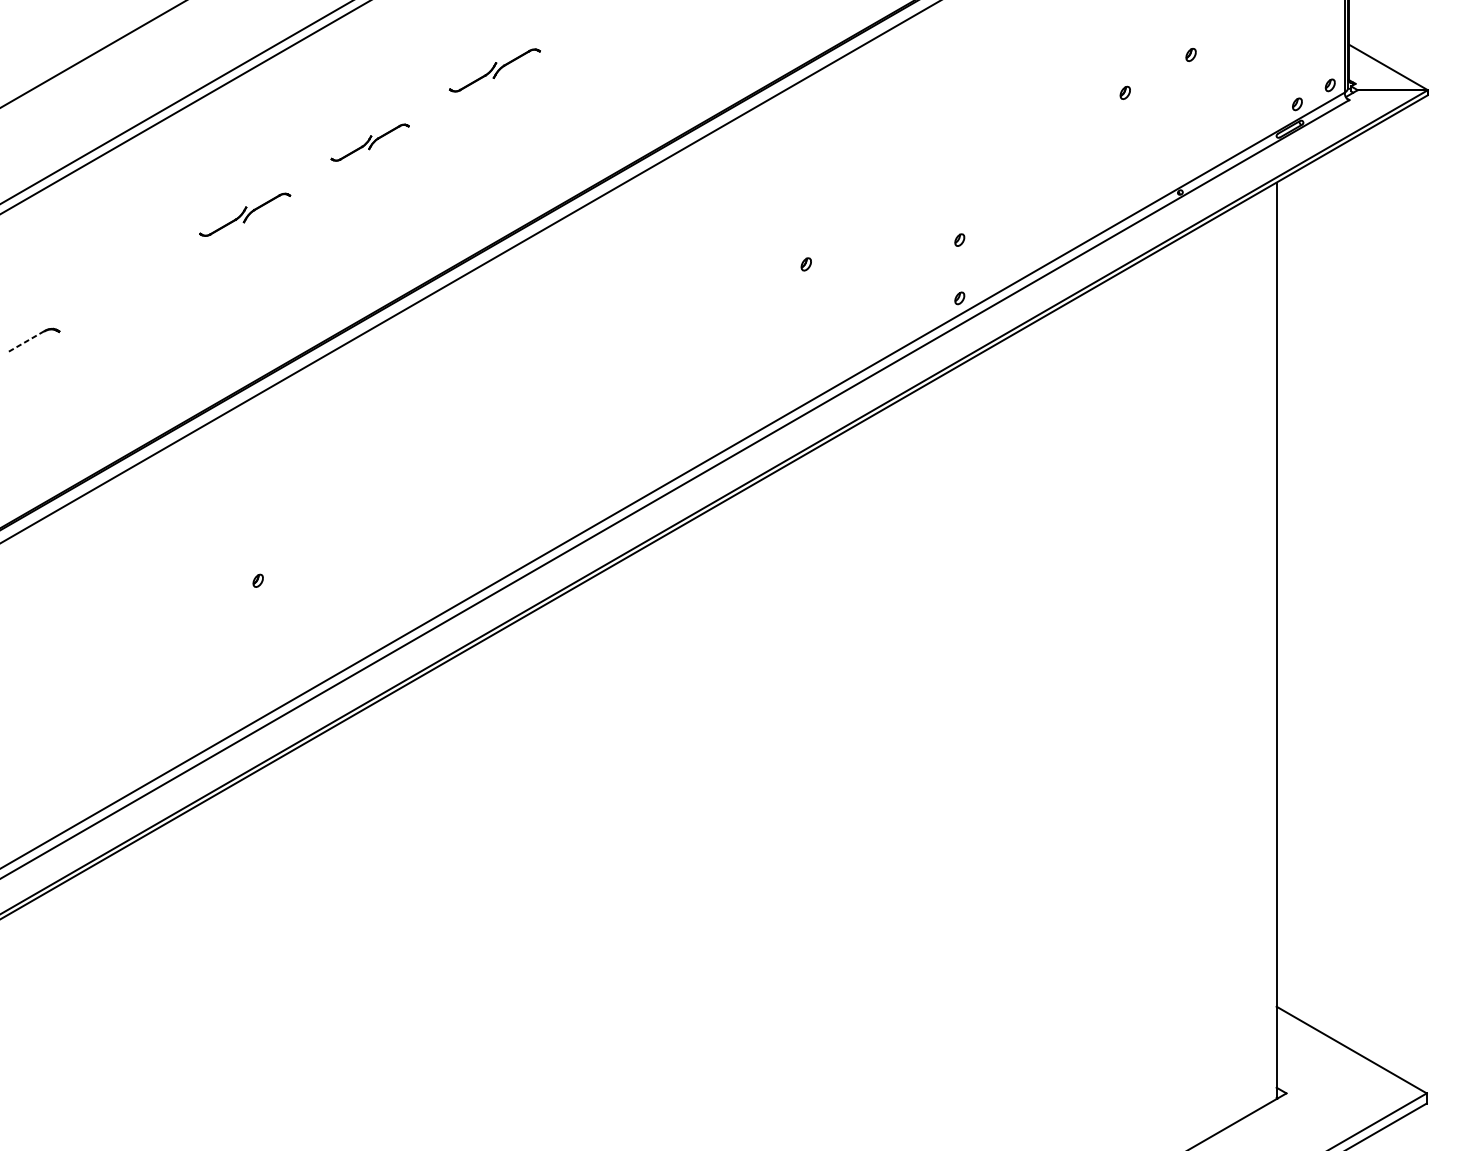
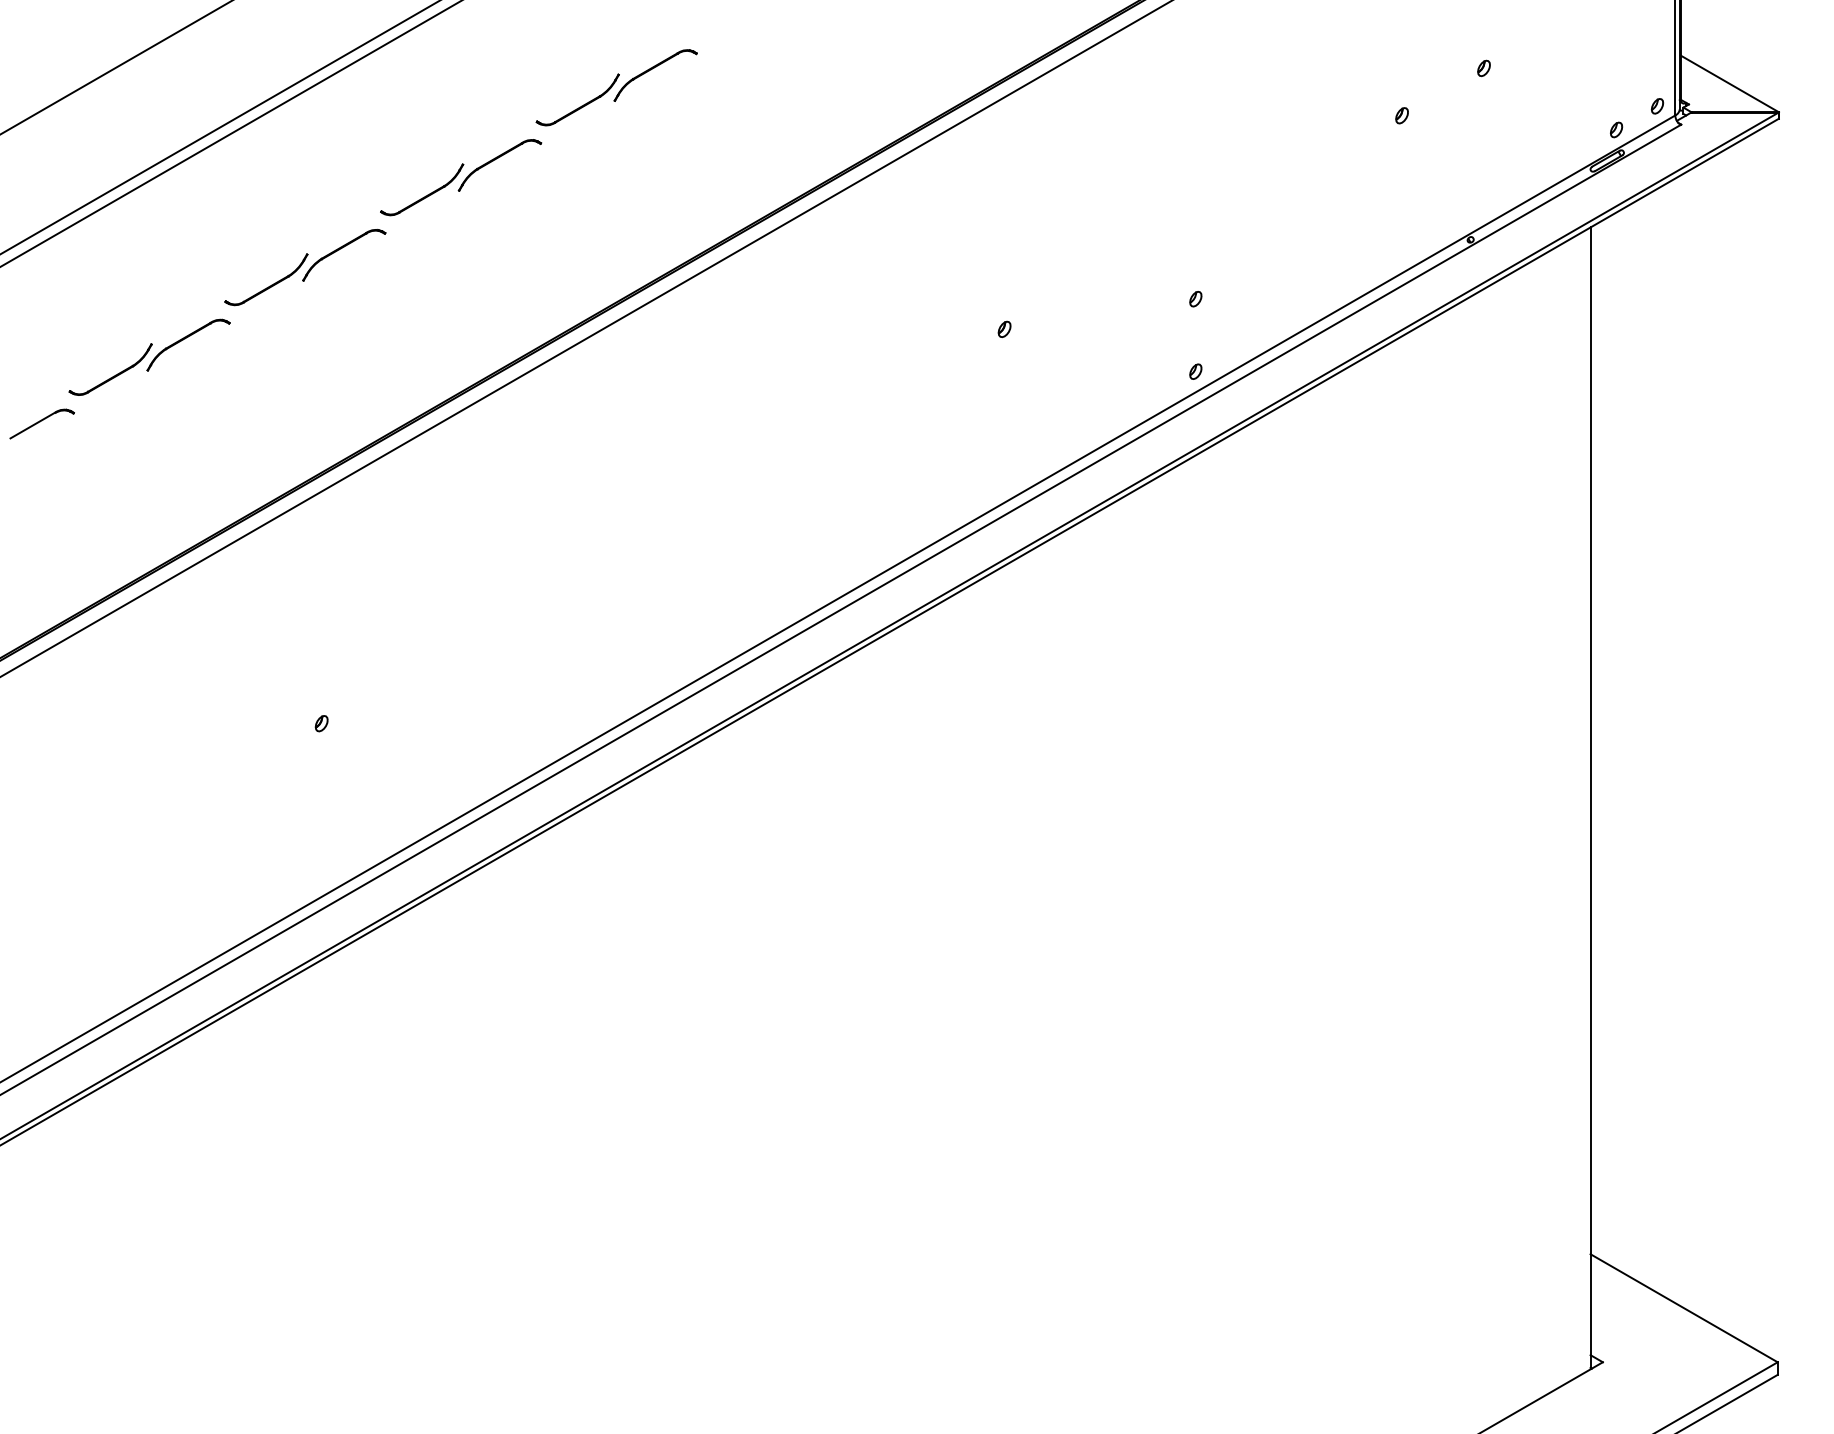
part: (494, 70) -> (616, 87), size x1.43
part: (370, 142) -> (461, 177), size x1.67
part: (245, 214) -> (305, 267), size x1.43
part: (120, 286) -> (149, 356), added
line: (26, 341) -> (32, 425), dashed -> solid

